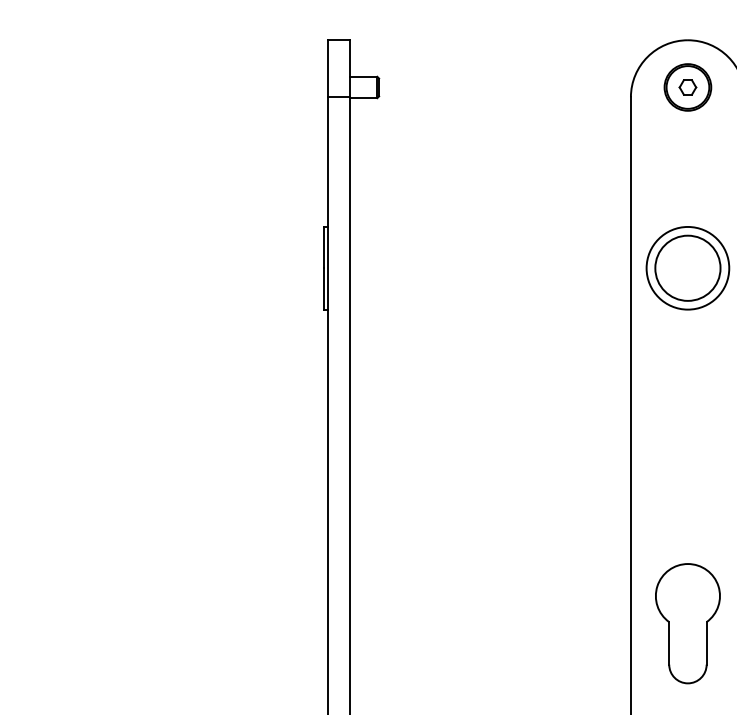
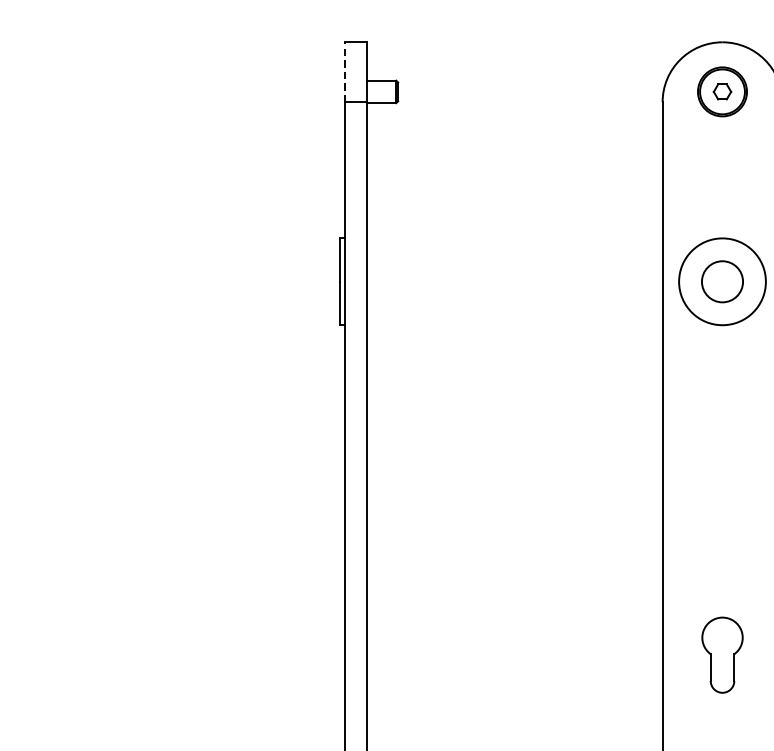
line: (328, 68) -> (344, 71), solid -> dashed
circle: (687, 267) -> (722, 280), size x0.6
part: (687, 623) -> (722, 654), size x0.6

